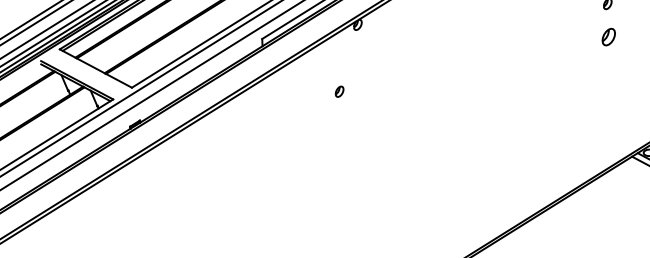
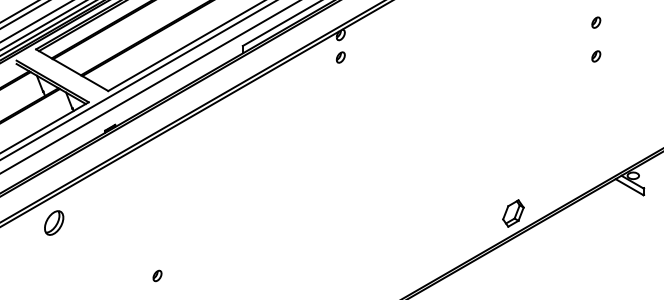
part: (609, 37) -> (596, 56), size x0.62
part: (339, 91) -> (340, 57), moved
part: (533, 193) -> (513, 213), added
part: (83, 218) -> (54, 222), added

